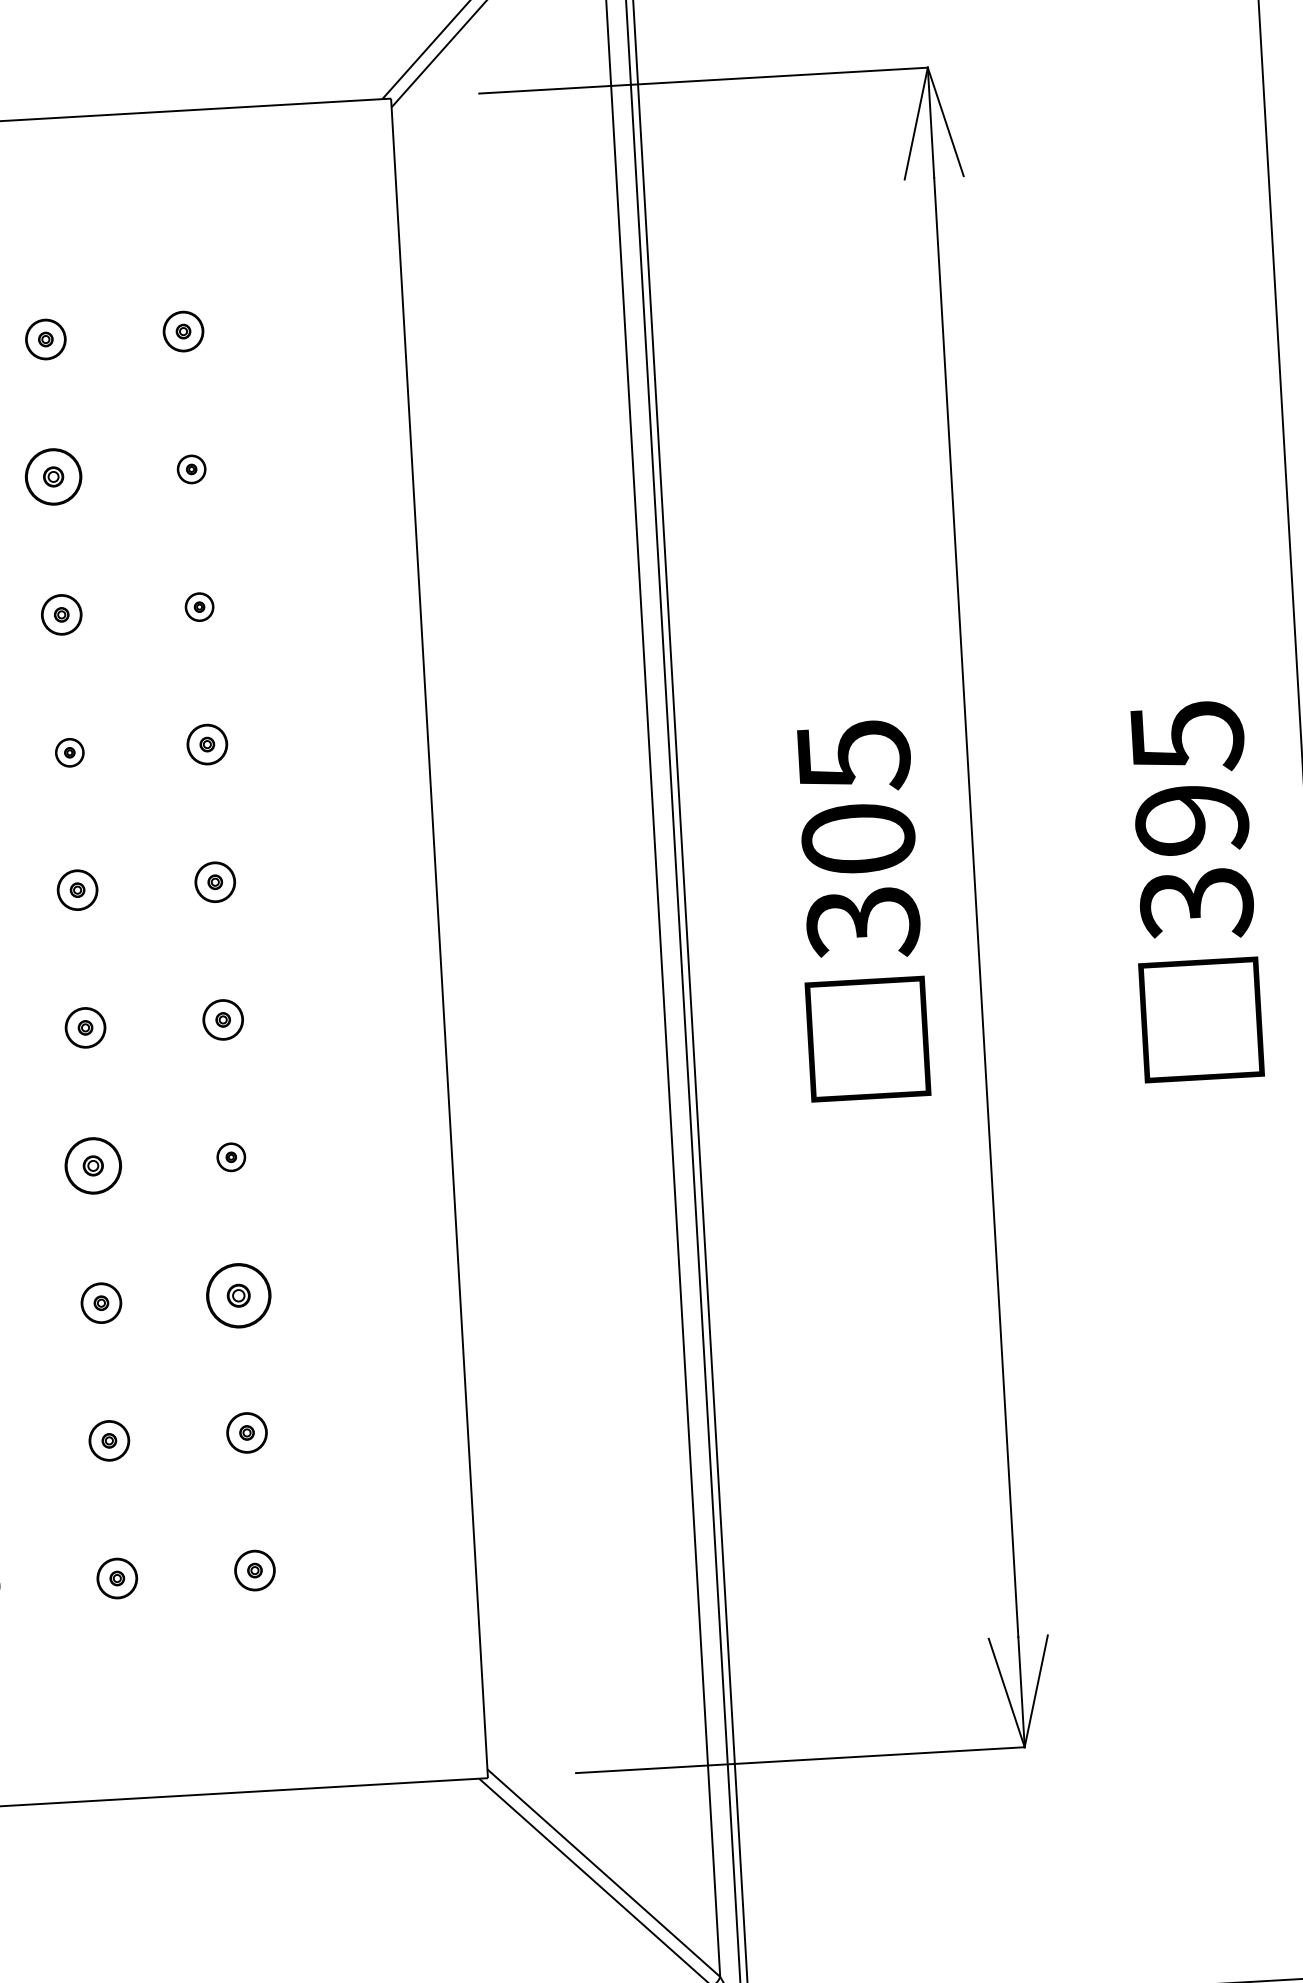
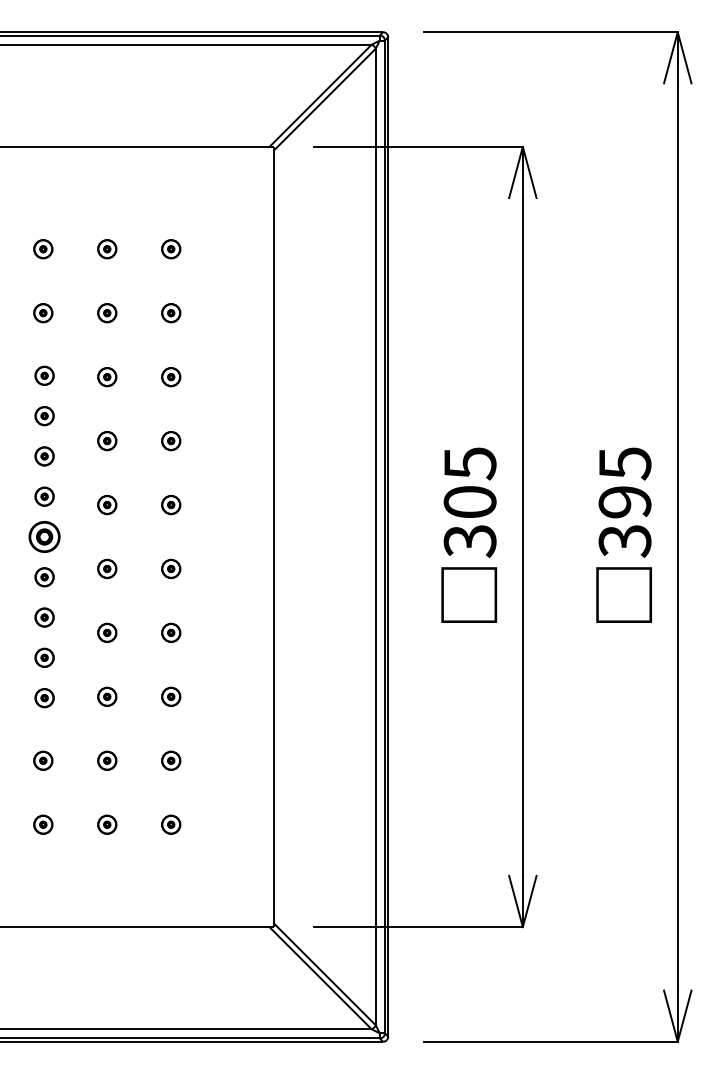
part: (192, 469) -> (171, 313), size x1.43
part: (54, 477) -> (107, 313), size x0.71
part: (200, 607) -> (171, 377), size x1.43
part: (70, 753) -> (107, 441), size x1.43
part: (231, 1156) -> (171, 632), size x1.43
part: (93, 1164) -> (107, 632), size x0.71
part: (239, 1294) -> (171, 696), size x0.62

